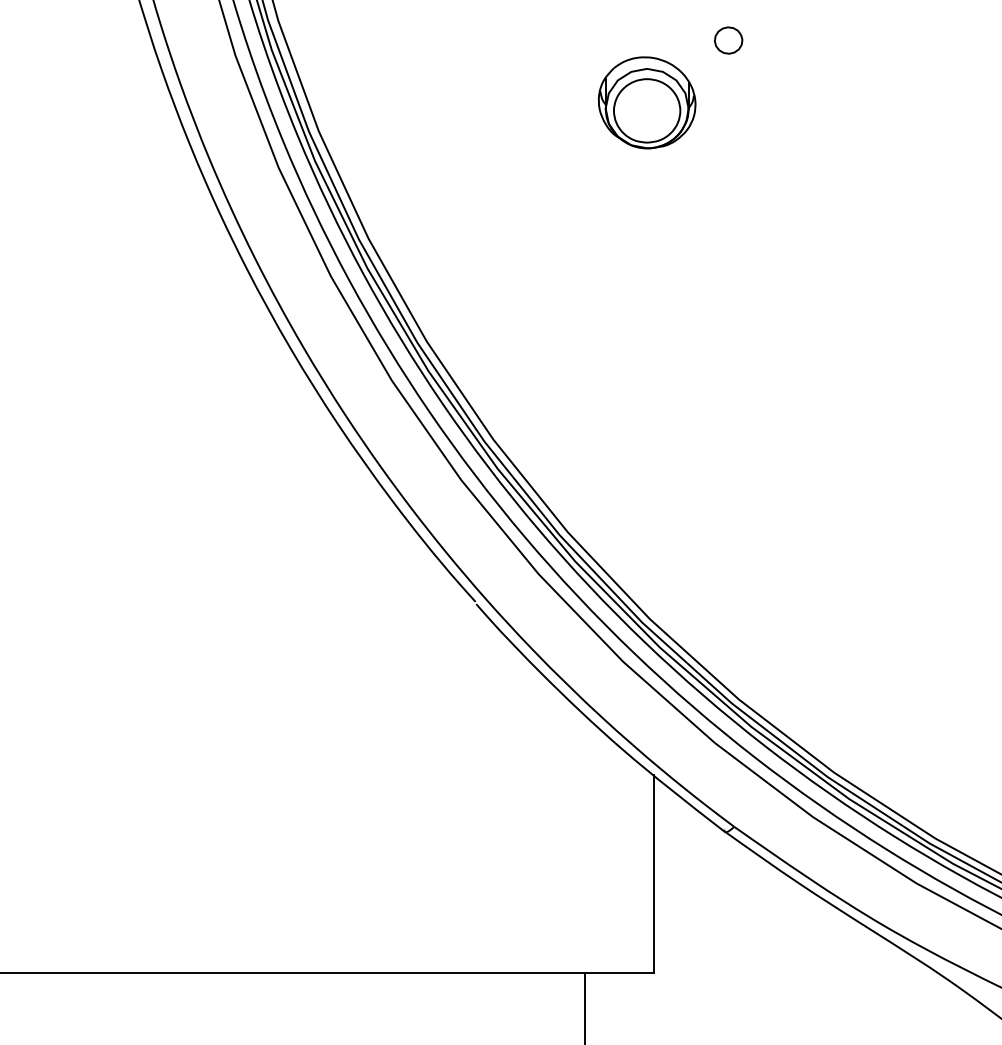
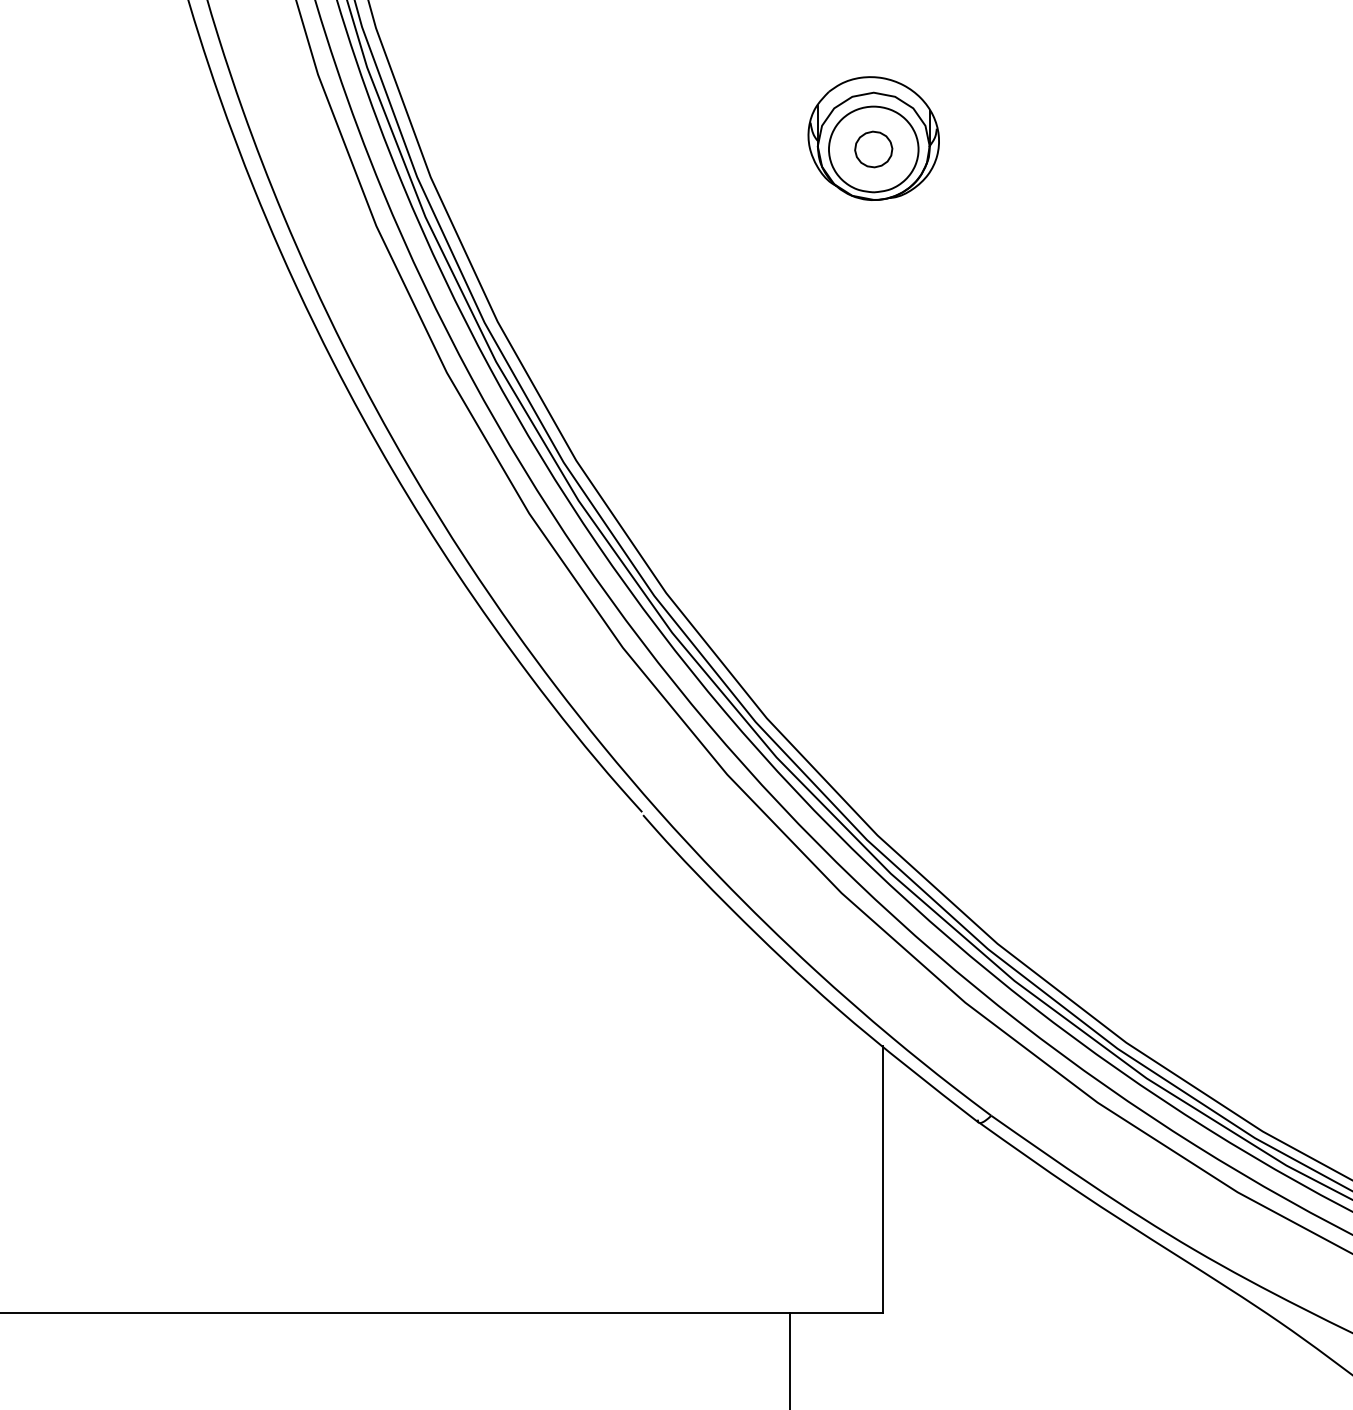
part: (728, 40) -> (873, 149), moved

